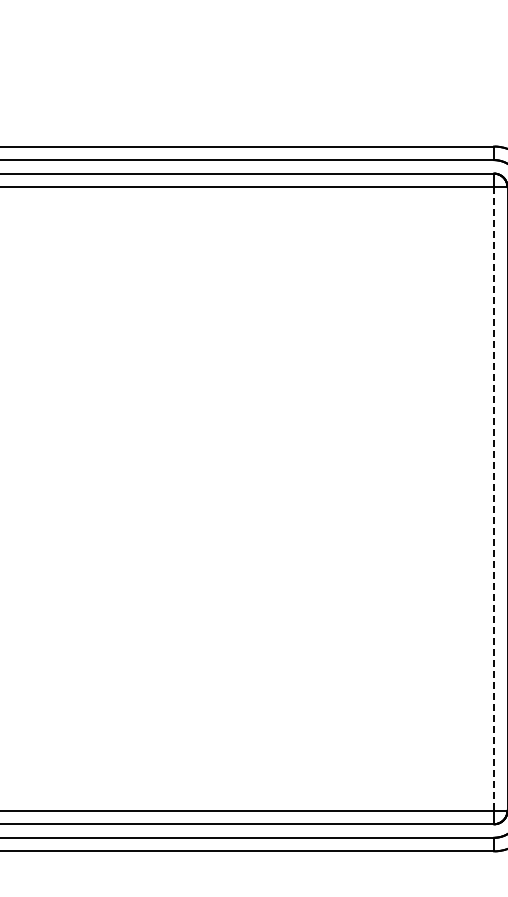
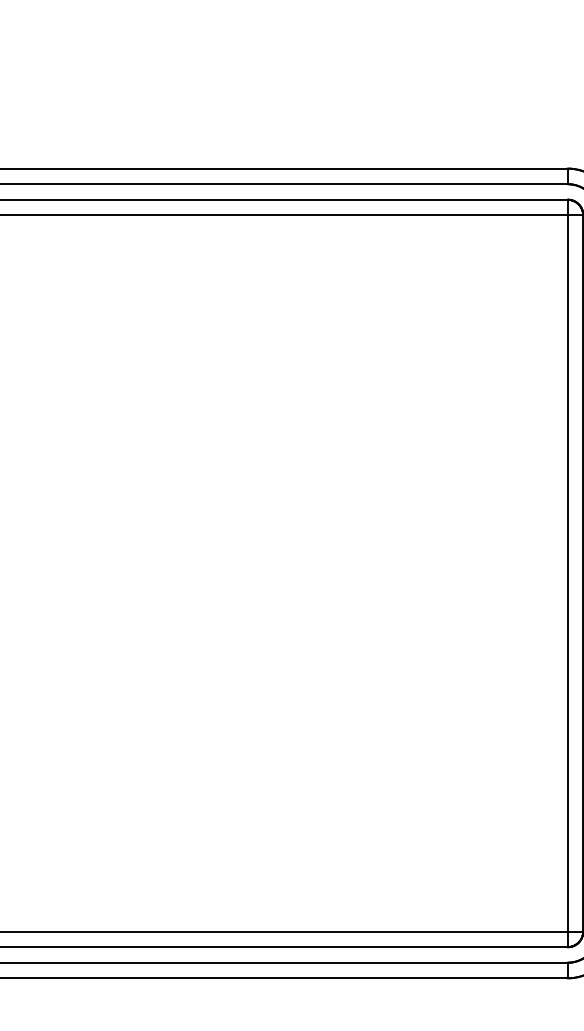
line: (493, 498) -> (567, 572), dashed -> solid

